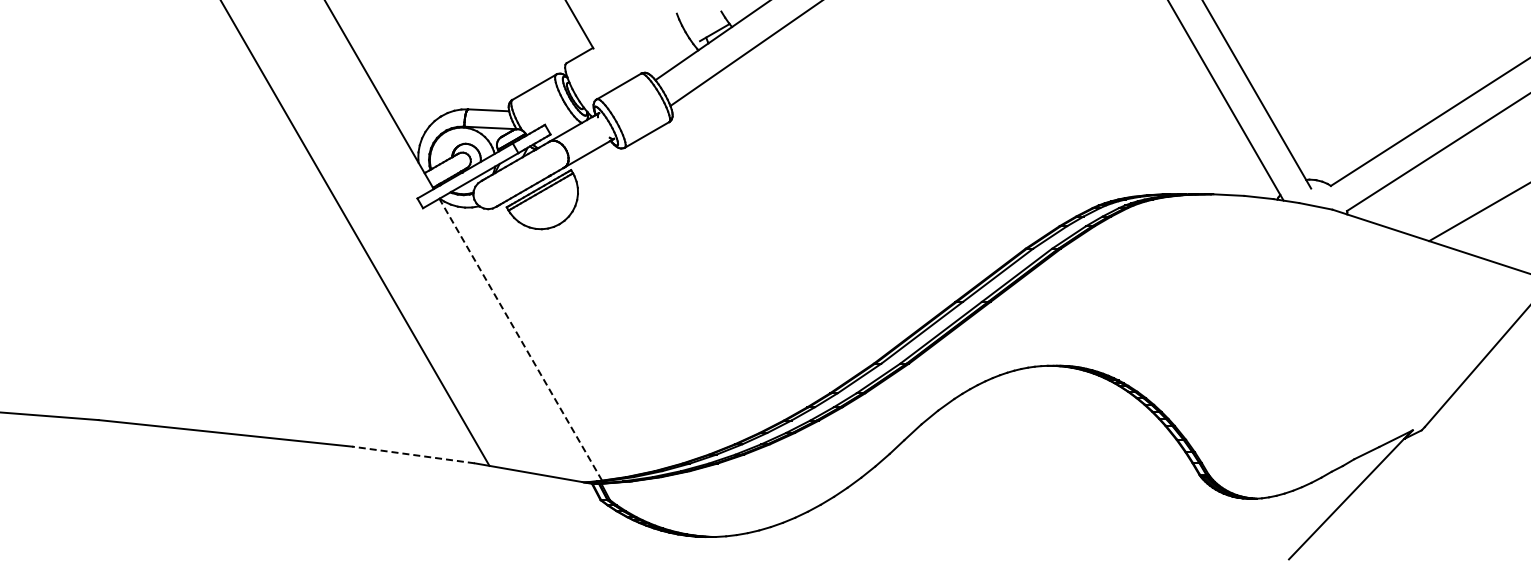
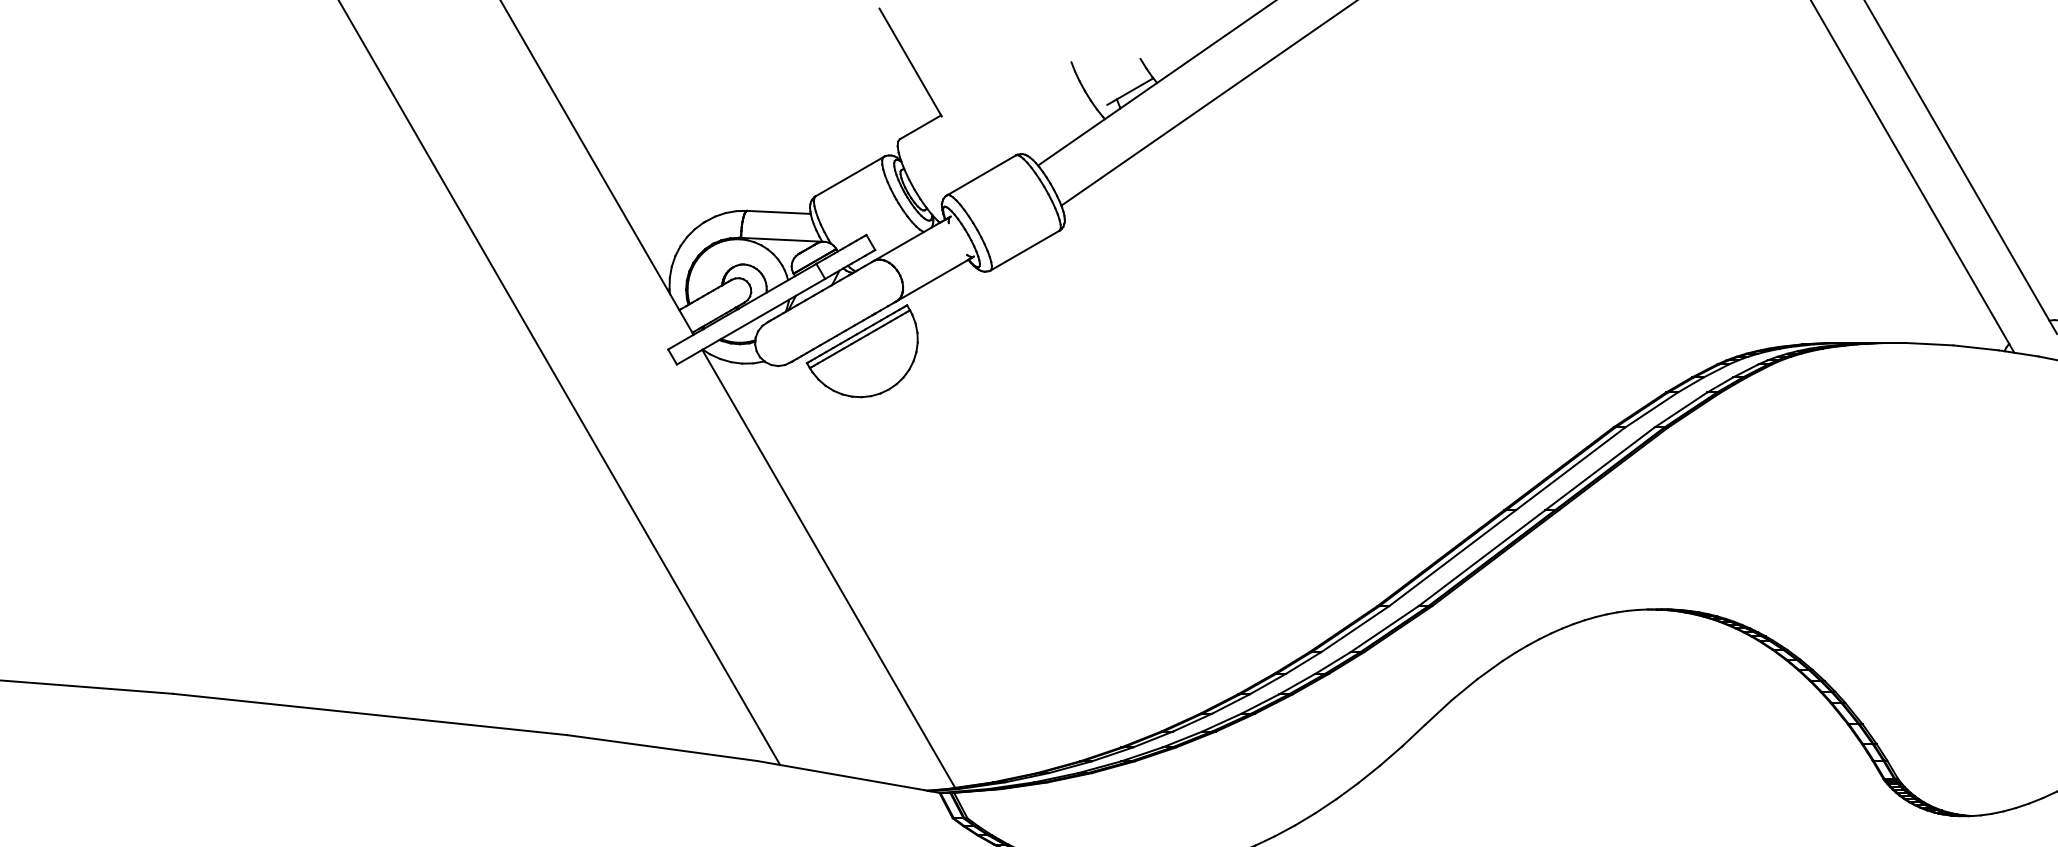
line: (520, 339) -> (828, 568), dashed -> solid
line: (413, 454) -> (662, 747), dashed -> solid

